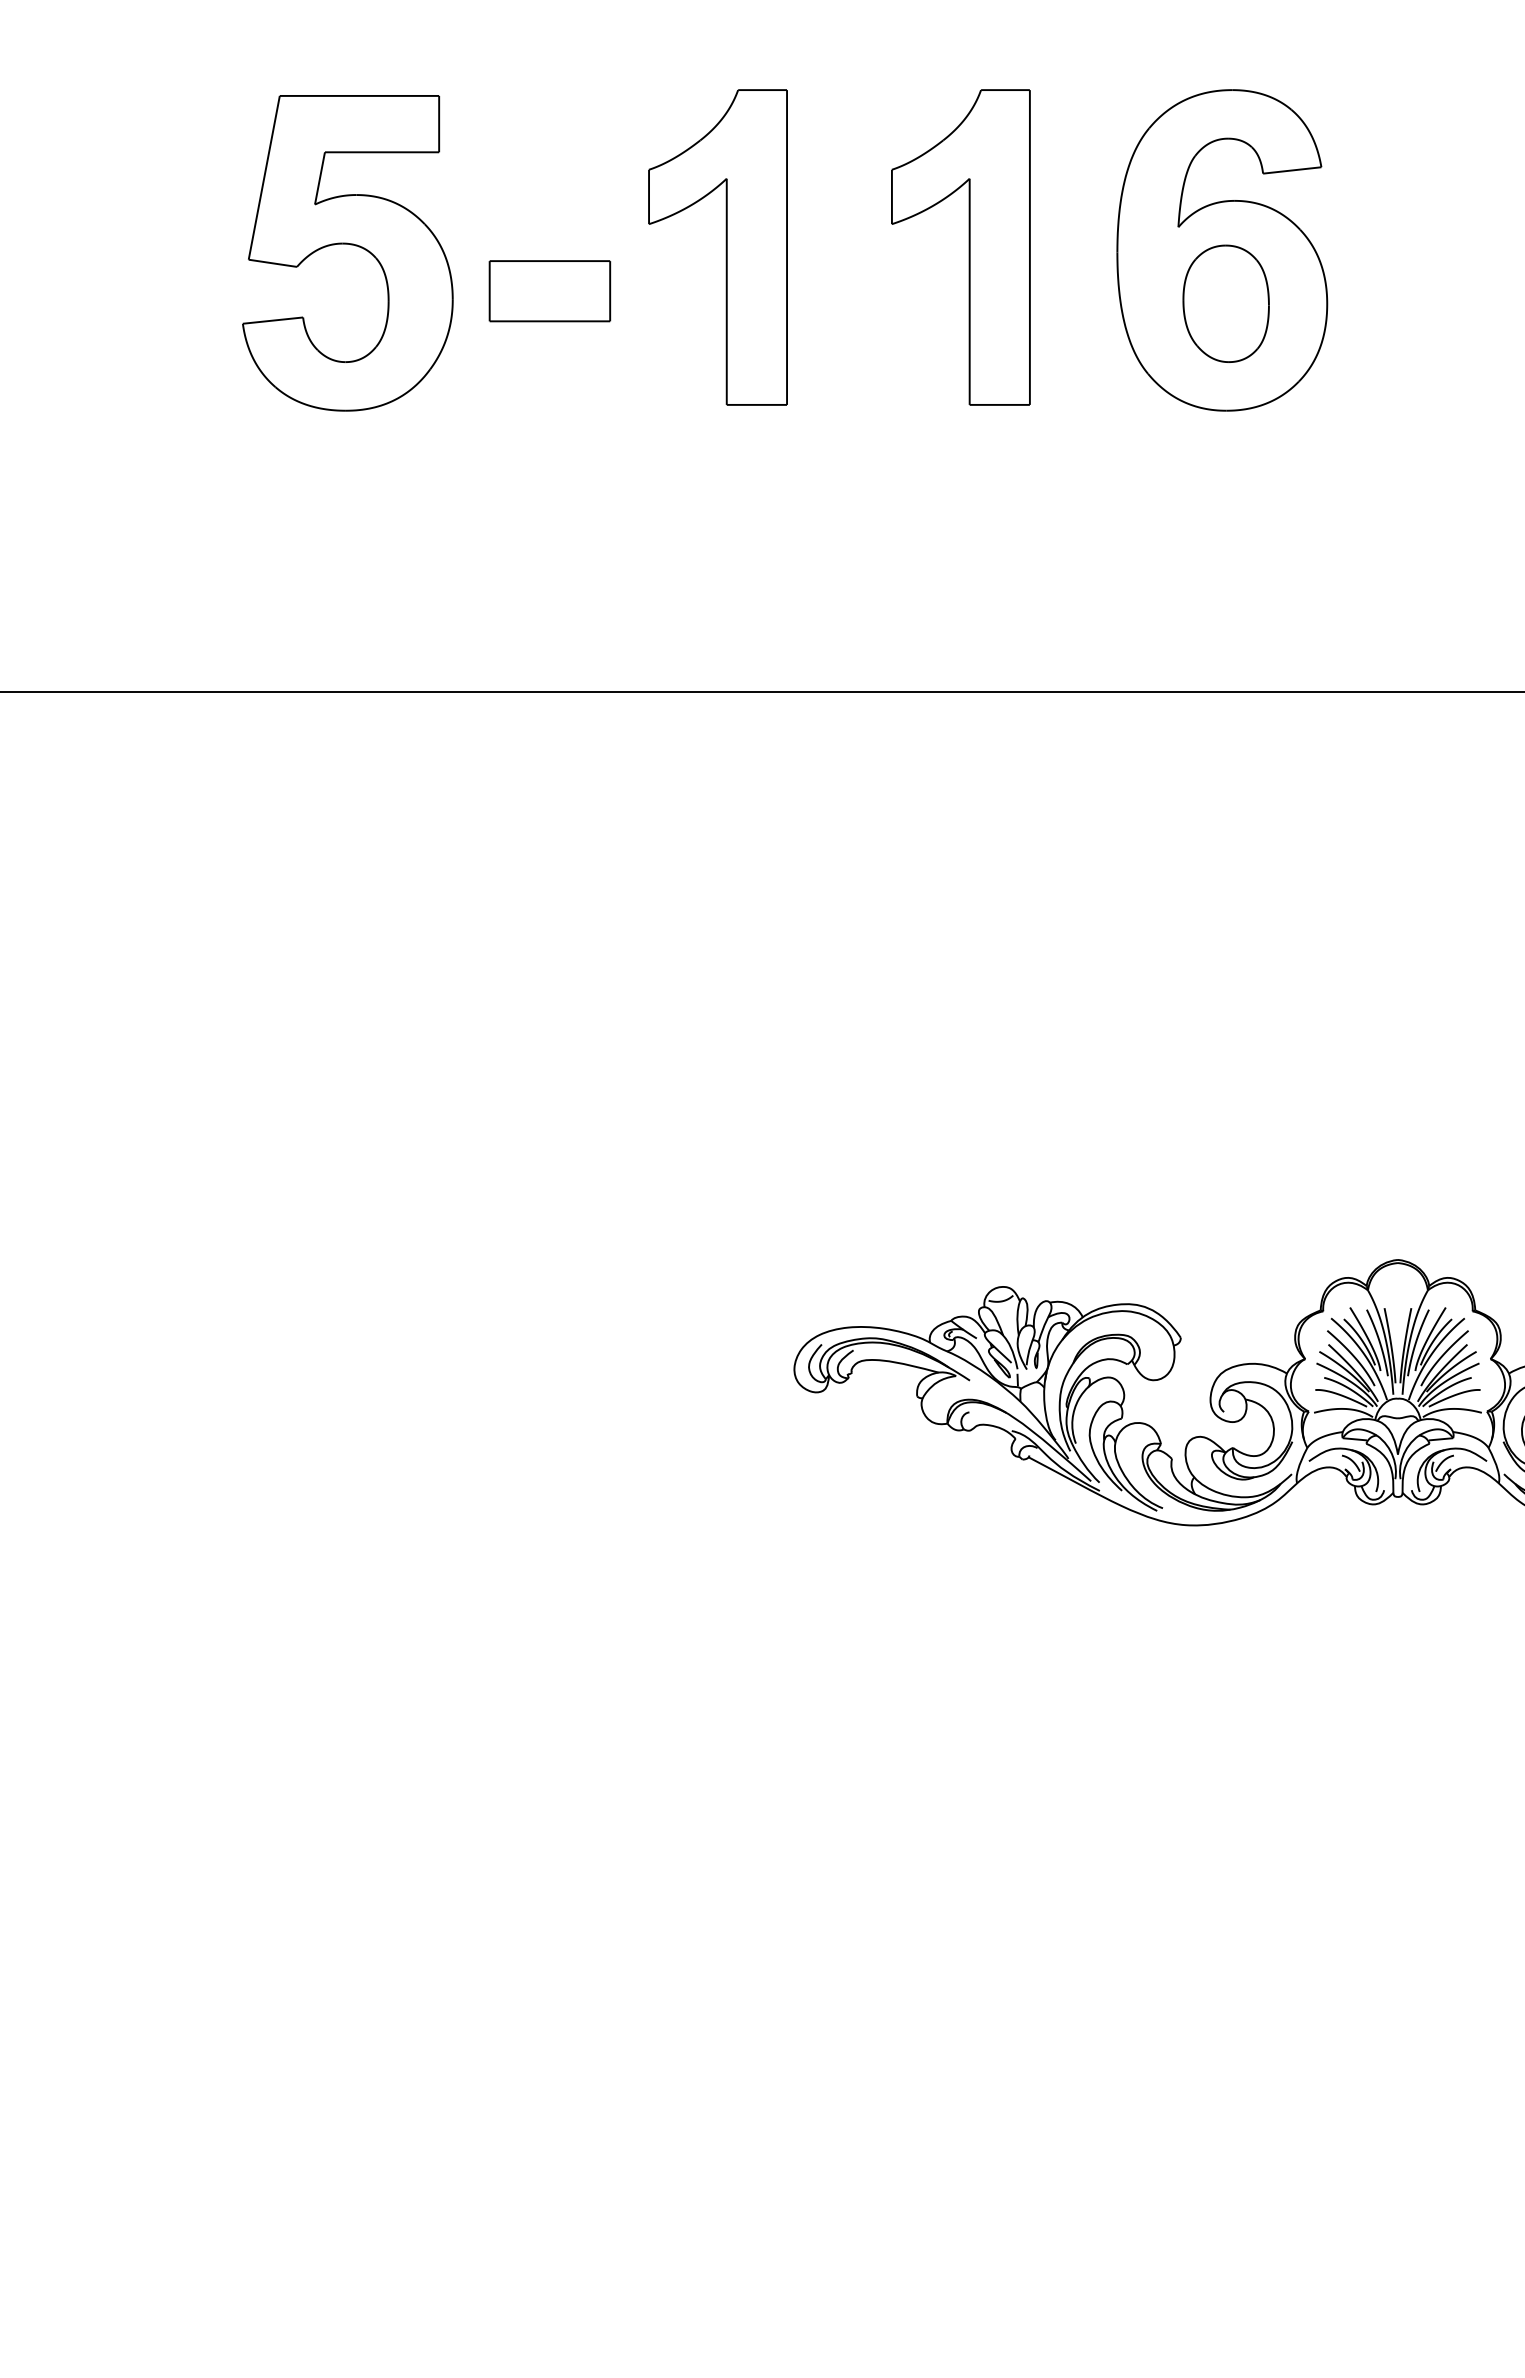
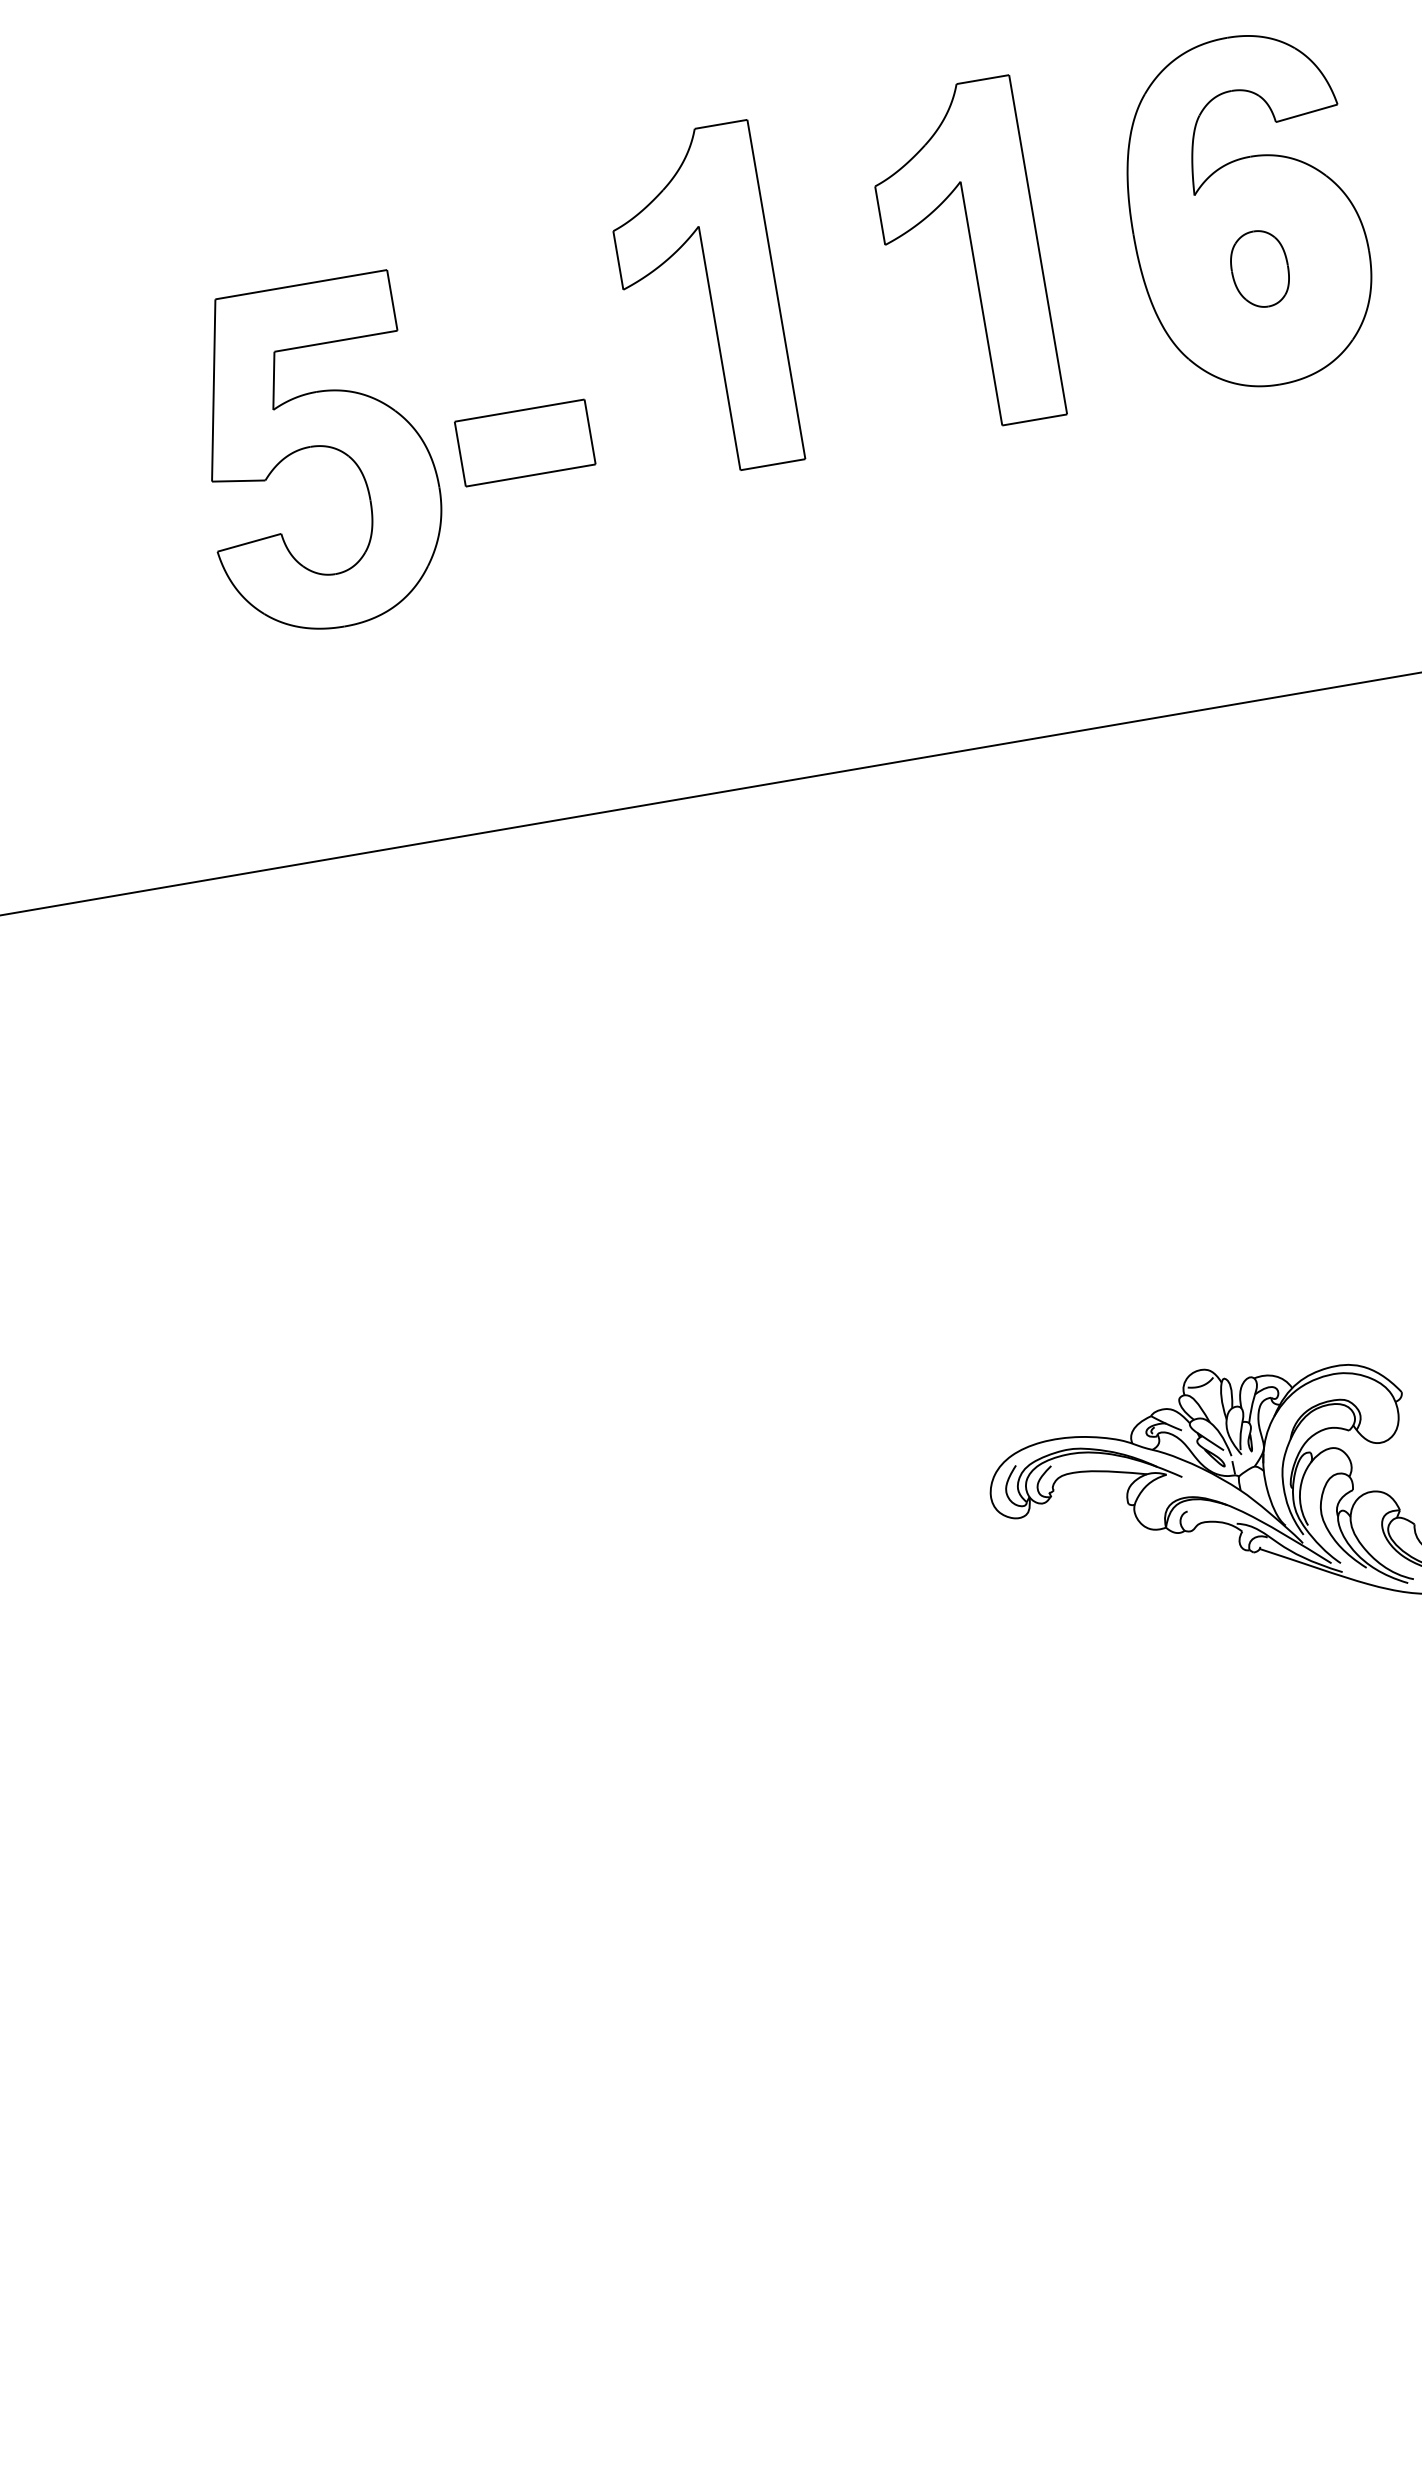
part: (350, 245) -> (319, 447), moved
part: (549, 291) -> (524, 443), moved
part: (1225, 303) -> (1259, 269), size x0.6

